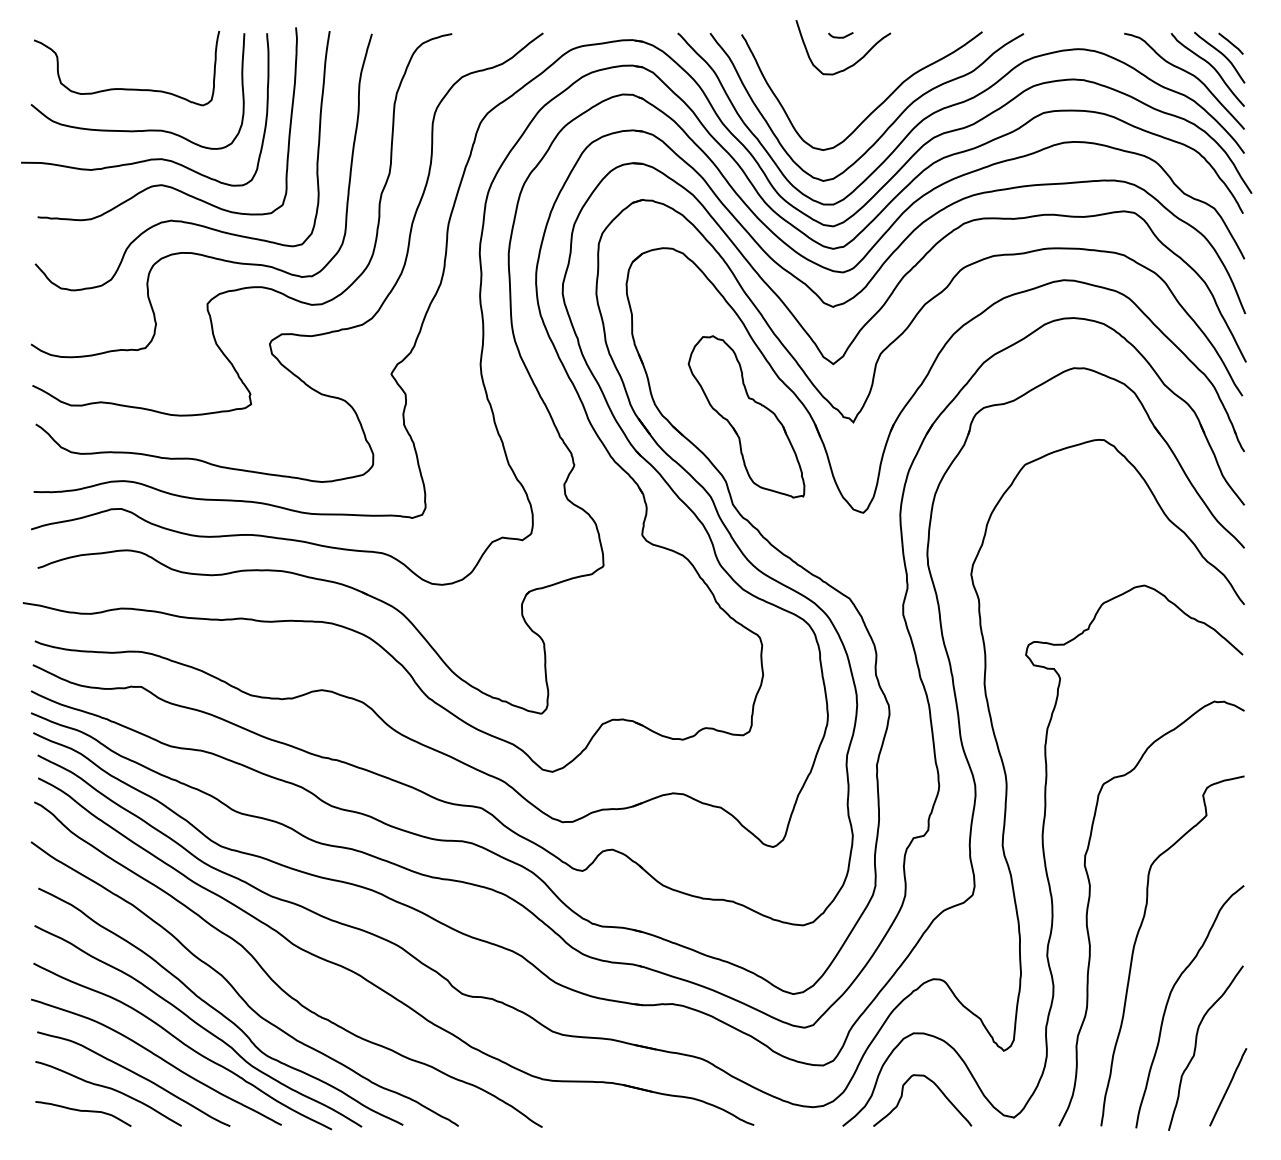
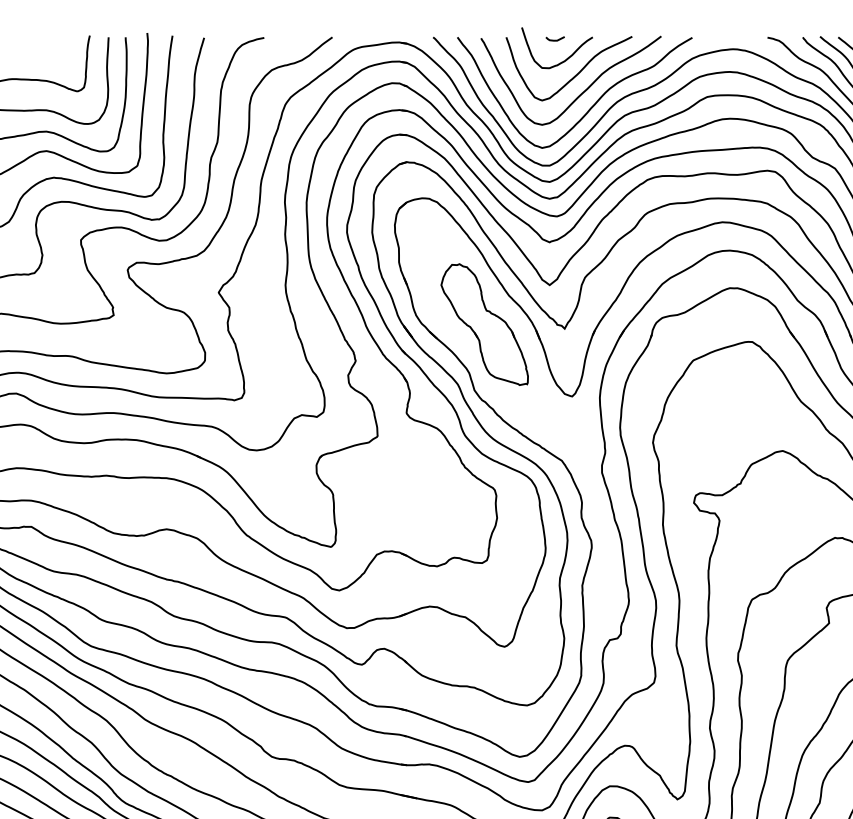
curve: (865, 85) -> (573, 76), added

